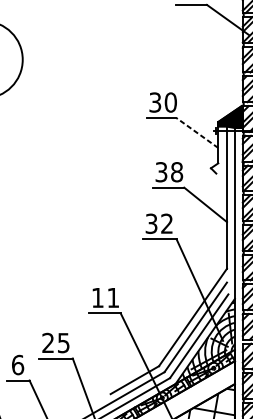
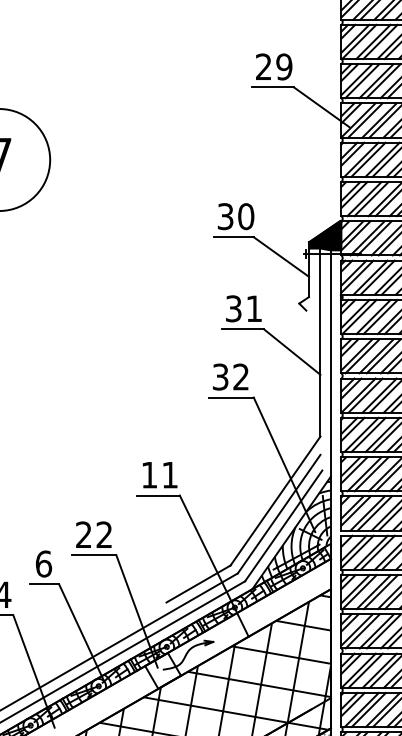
line: (196, 132) -> (280, 256), dashed -> solid
text: (177, 171) -> (254, 308), 38 -> 31
text: (63, 342) -> (103, 534), 25 -> 22

